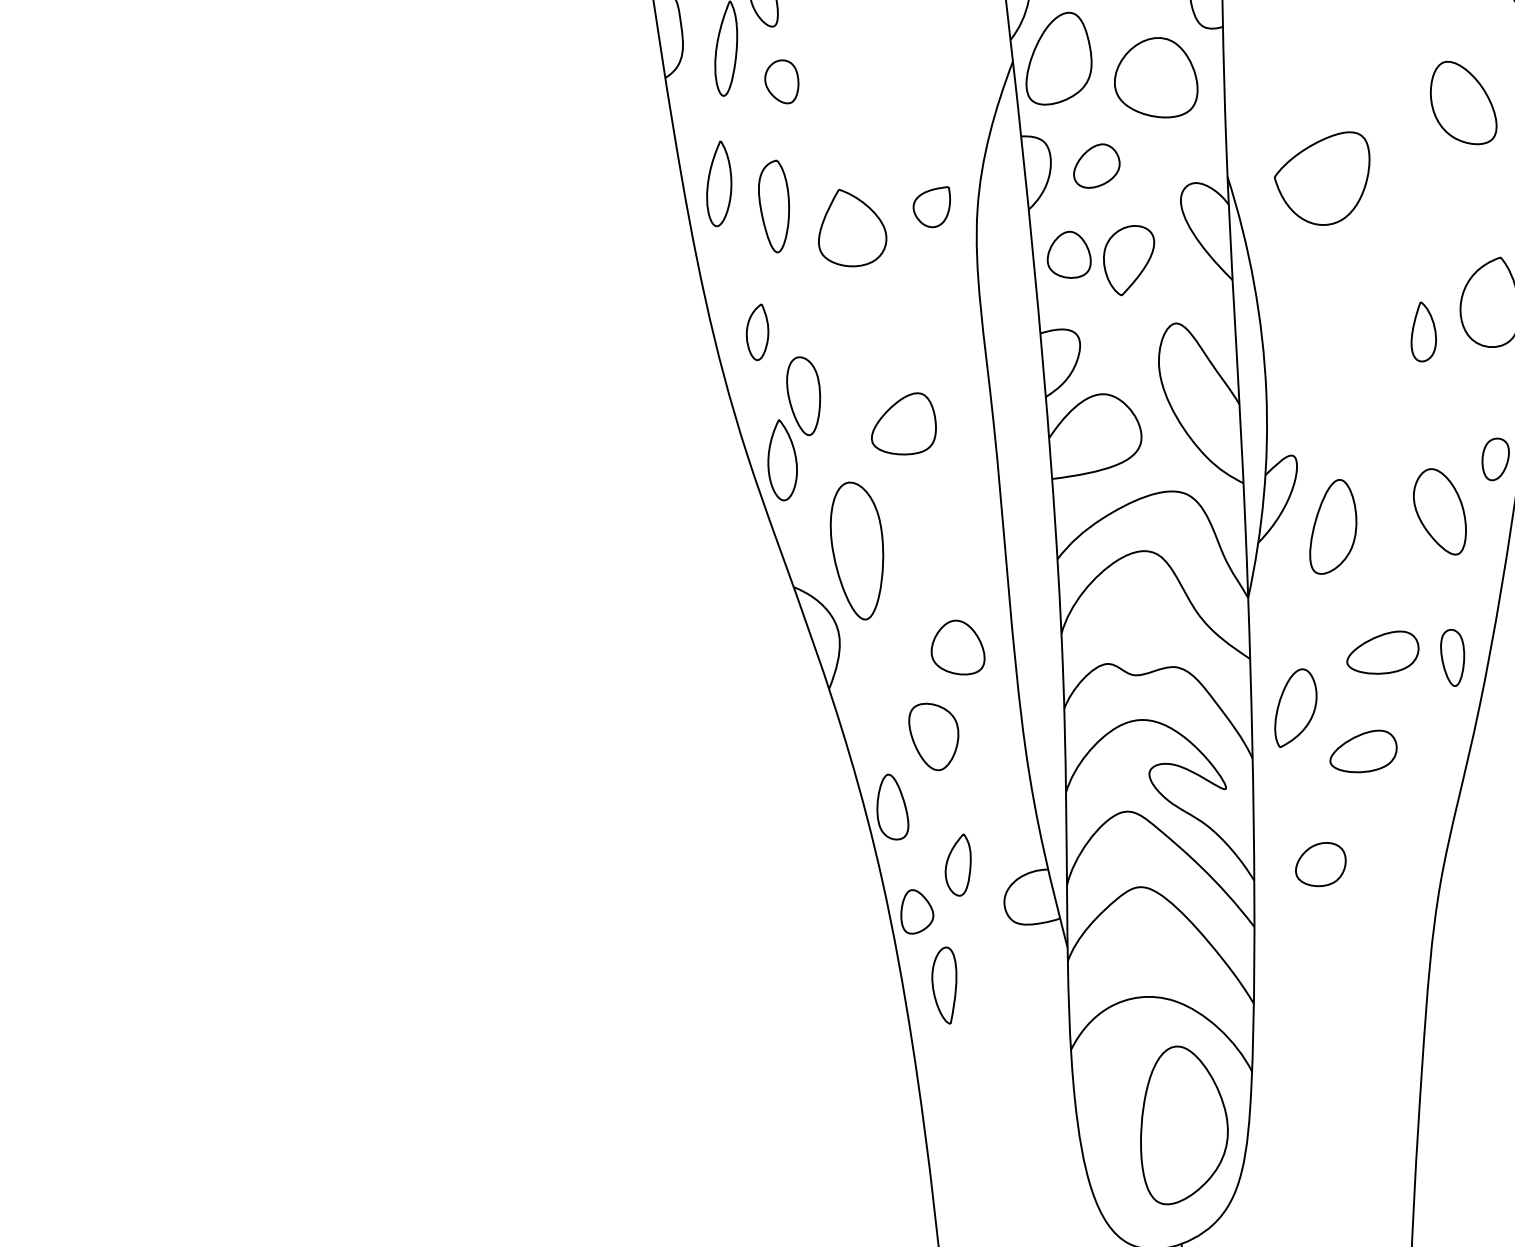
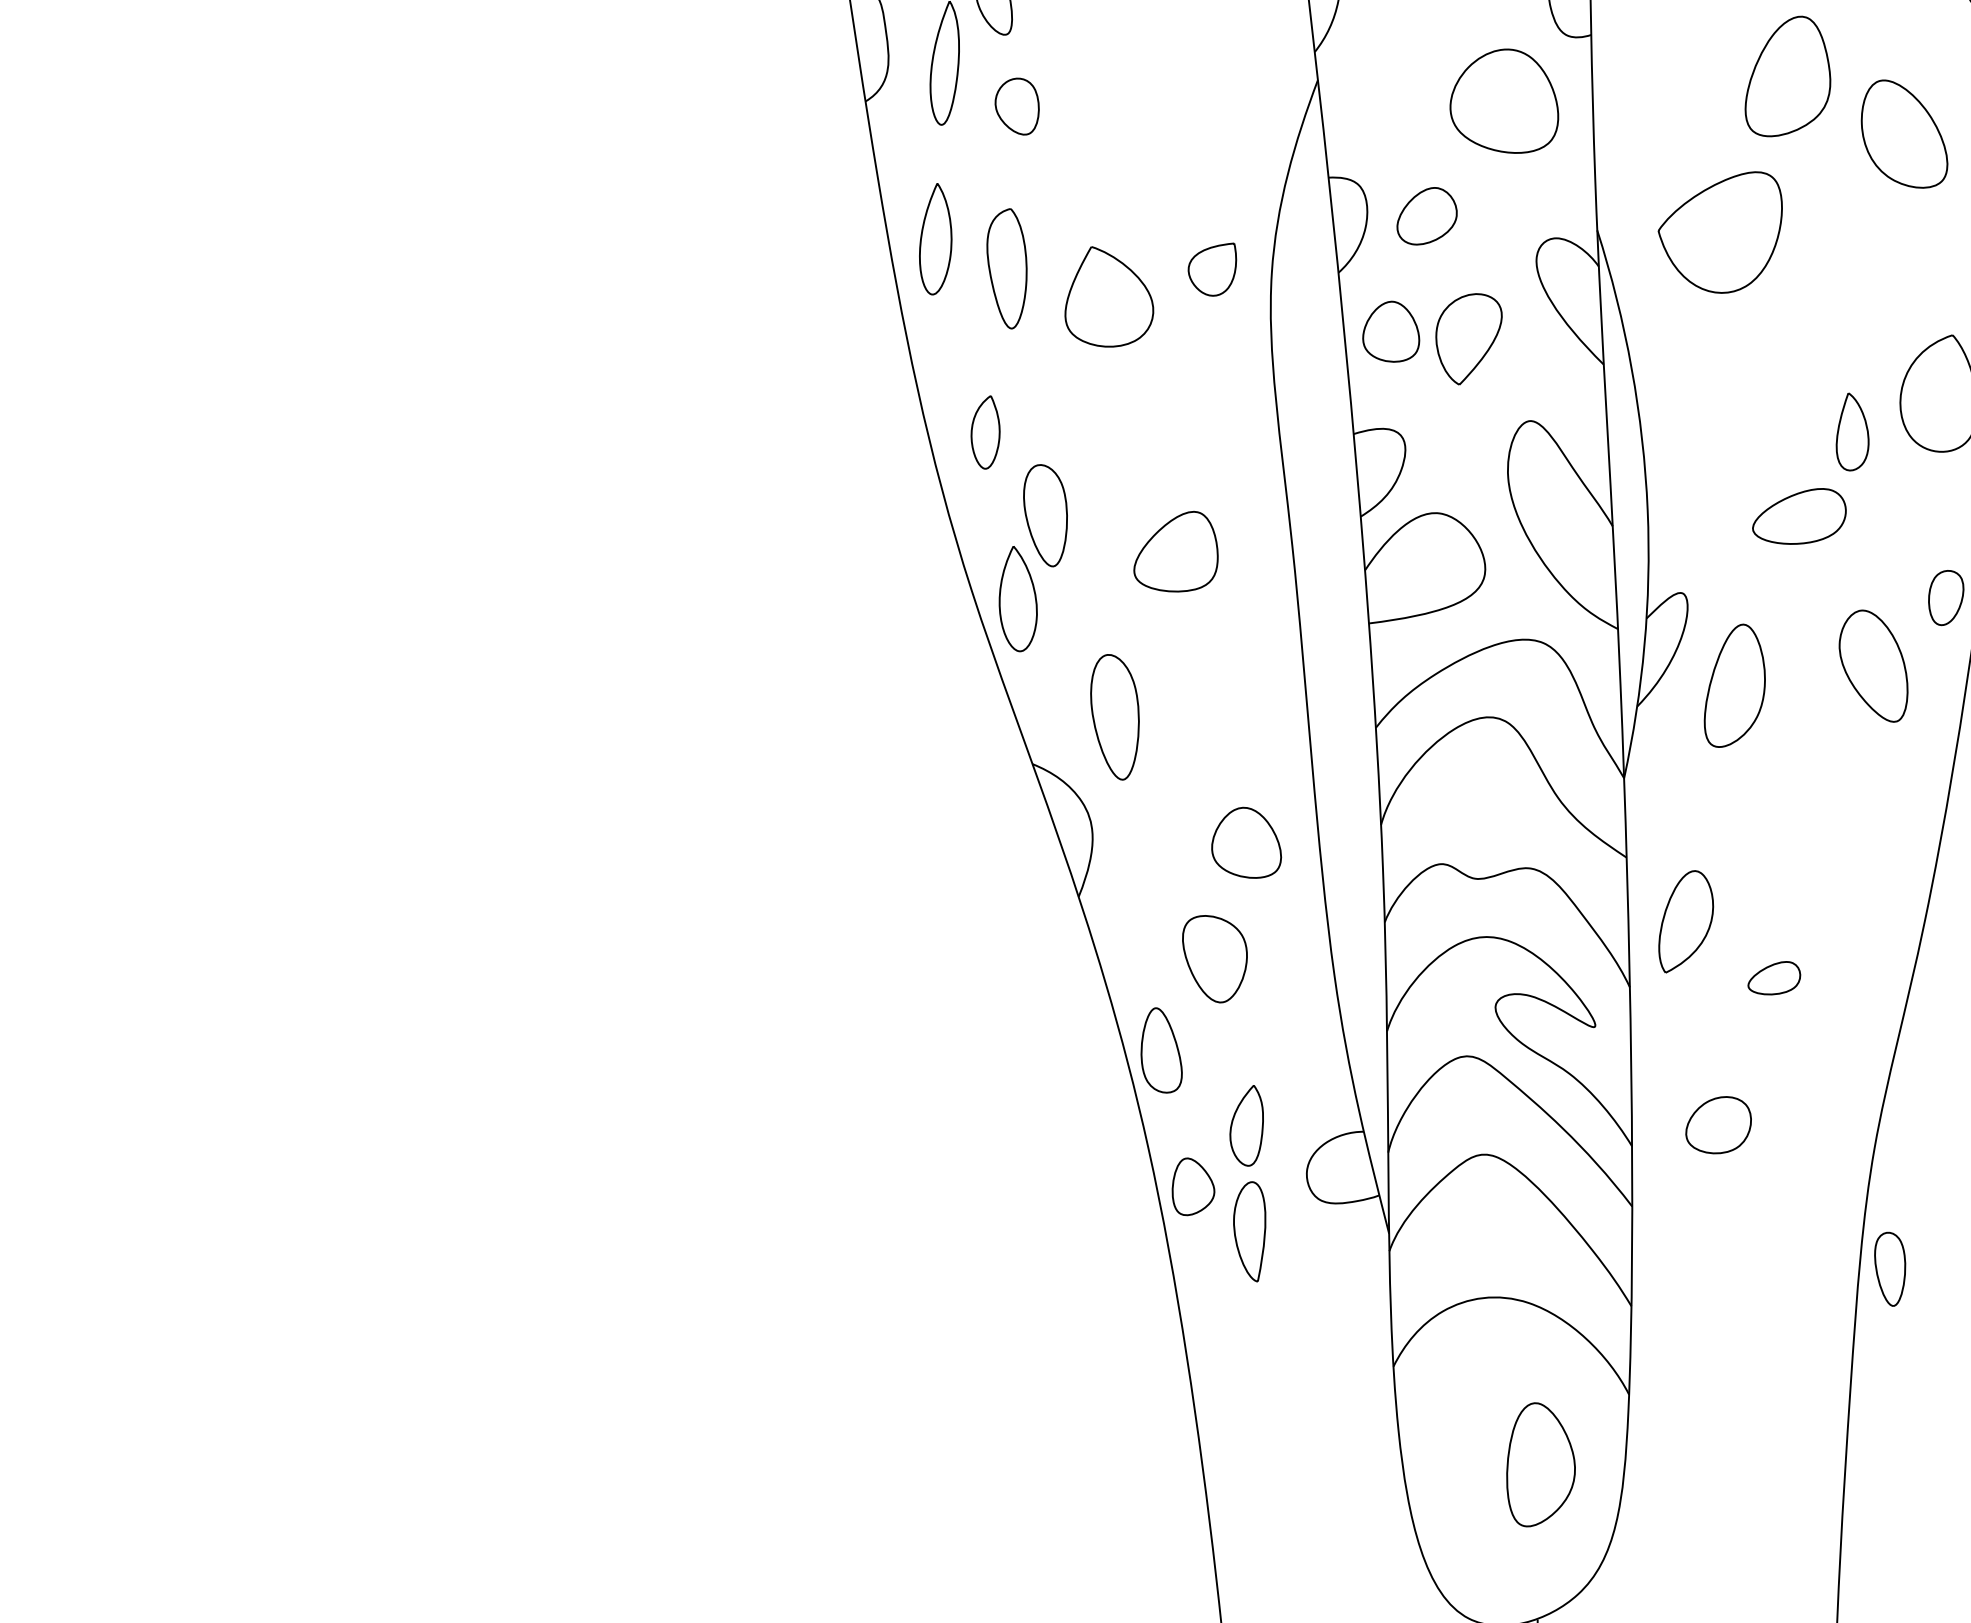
part: (1058, 58) -> (1787, 76), moved
part: (856, 551) -> (1114, 717), size x0.7
part: (1382, 652) -> (1799, 516), moved
part: (1452, 657) -> (1890, 1268), moved
part: (1363, 751) -> (1774, 978), size x0.6
part: (944, 985) -> (1249, 1231), moved
part: (1183, 1125) -> (1540, 1464), size x0.6

